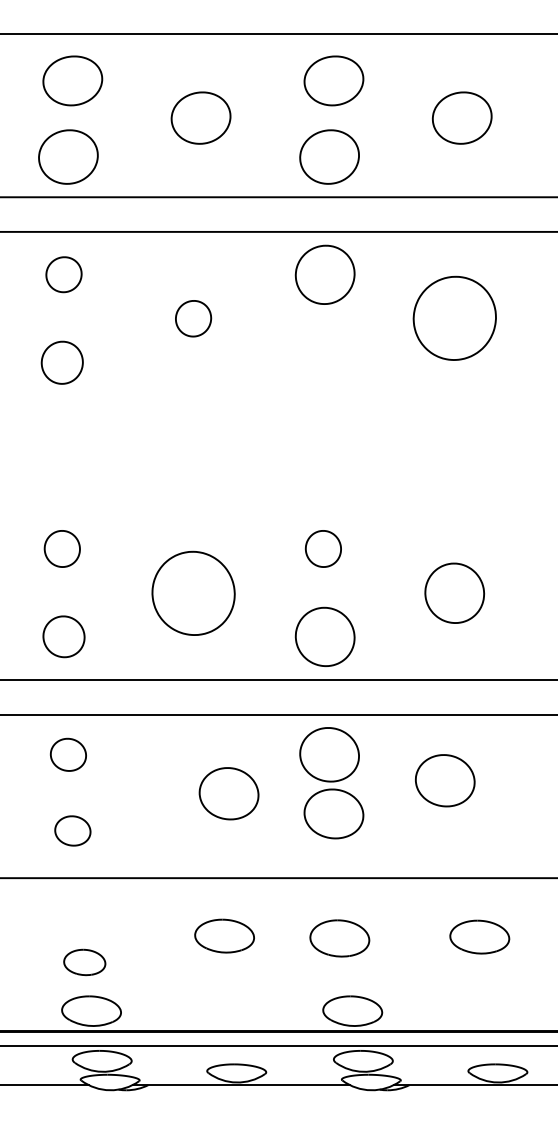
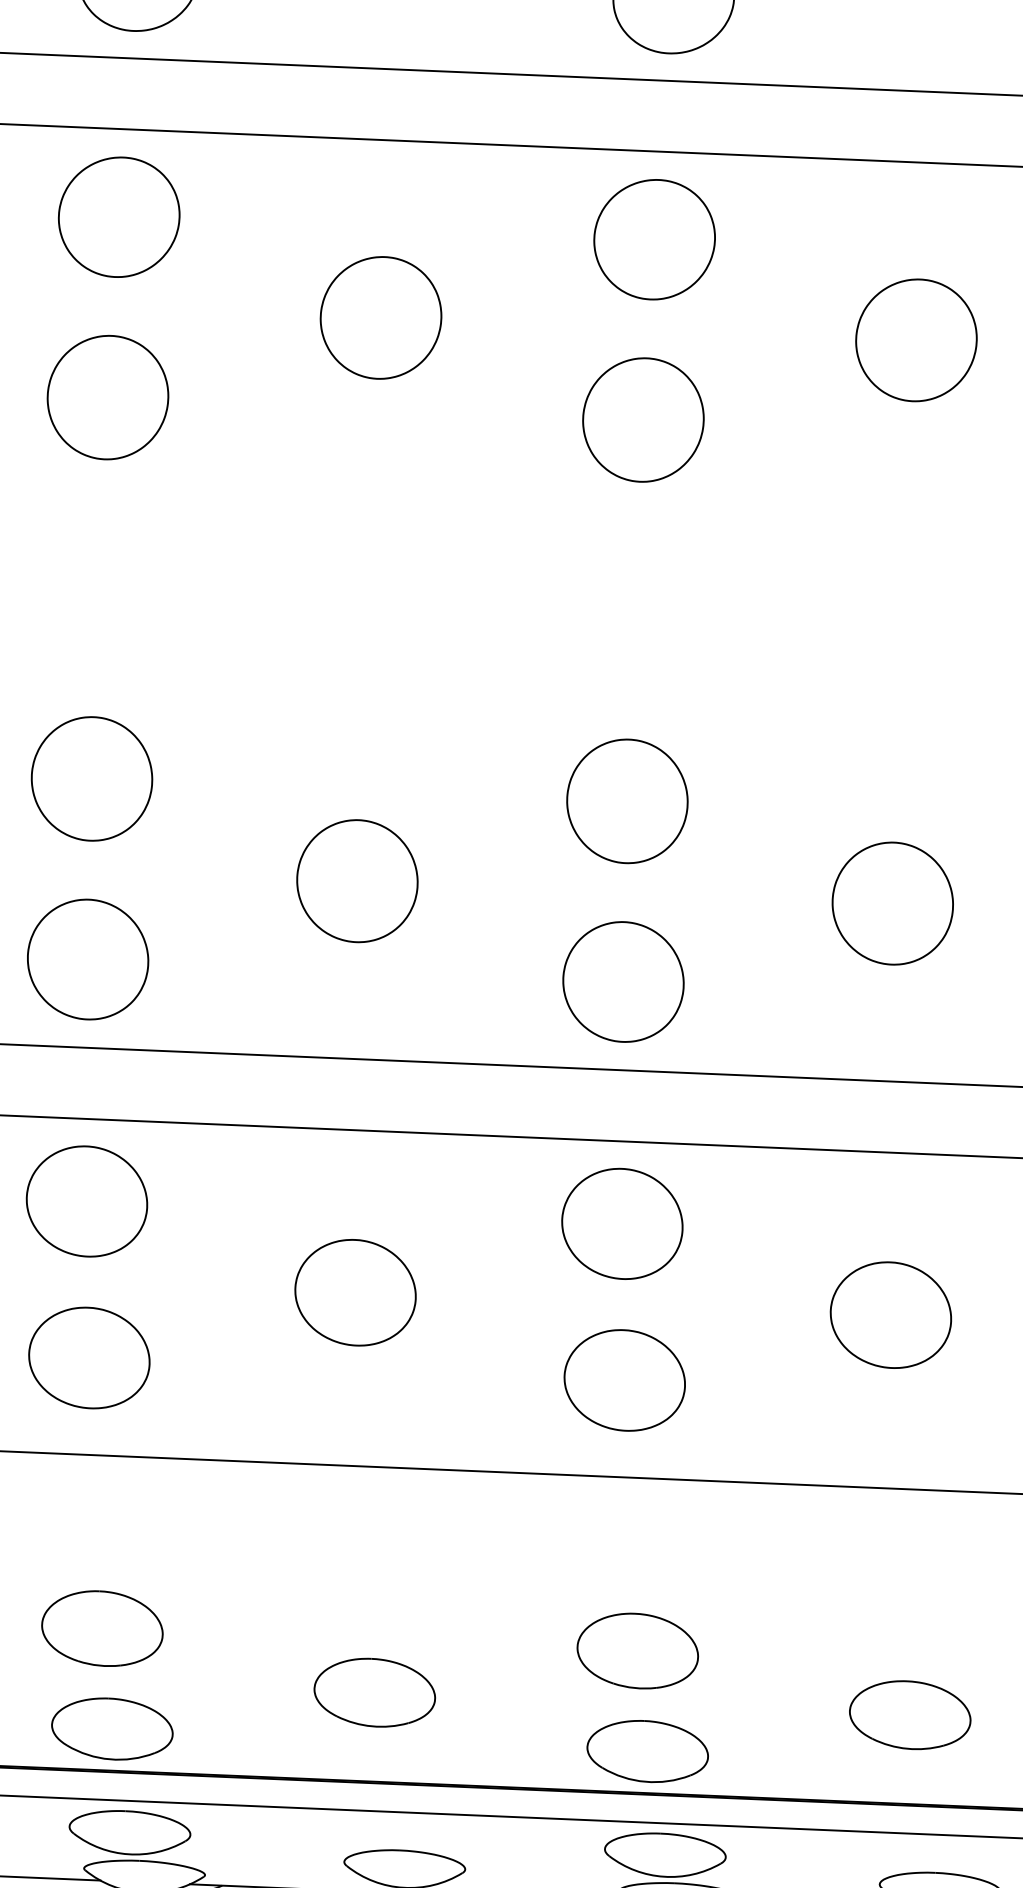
part: (63, 274) -> (118, 216), size x1.67
part: (193, 318) -> (380, 317), size x1.67
part: (454, 318) -> (915, 340), size x0.71
part: (62, 362) -> (108, 396), size x1.43
part: (323, 362) -> (643, 419), added
part: (62, 548) -> (92, 778), size x1.67
part: (323, 548) -> (627, 800), size x1.67
part: (193, 592) -> (357, 879), size x0.71
part: (63, 636) -> (87, 958), size x1.43
part: (68, 754) -> (87, 1200), size x1.67
part: (445, 780) -> (891, 1314), moved
part: (228, 793) -> (354, 1292), moved
part: (333, 813) -> (623, 1379), moved
part: (72, 830) -> (88, 1357), size x1.67
part: (224, 935) -> (374, 1691), moved
part: (479, 936) -> (909, 1713), moved
part: (339, 938) -> (637, 1651), moved
part: (84, 962) -> (102, 1628), size x1.43

